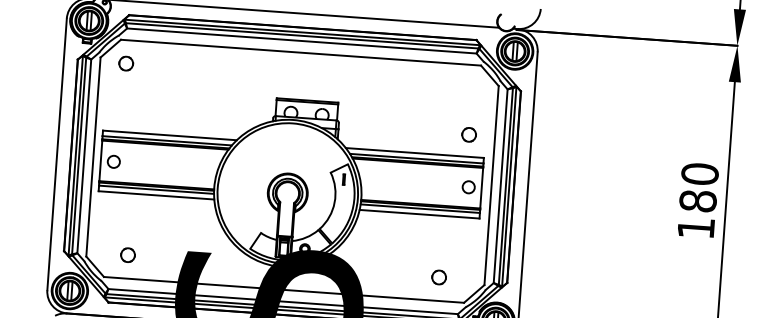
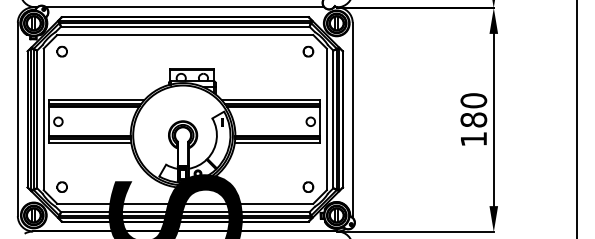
part: (469, 134) -> (308, 51), moved
circle: (127, 254) -> (61, 186), moved
part: (439, 276) -> (308, 186), moved

